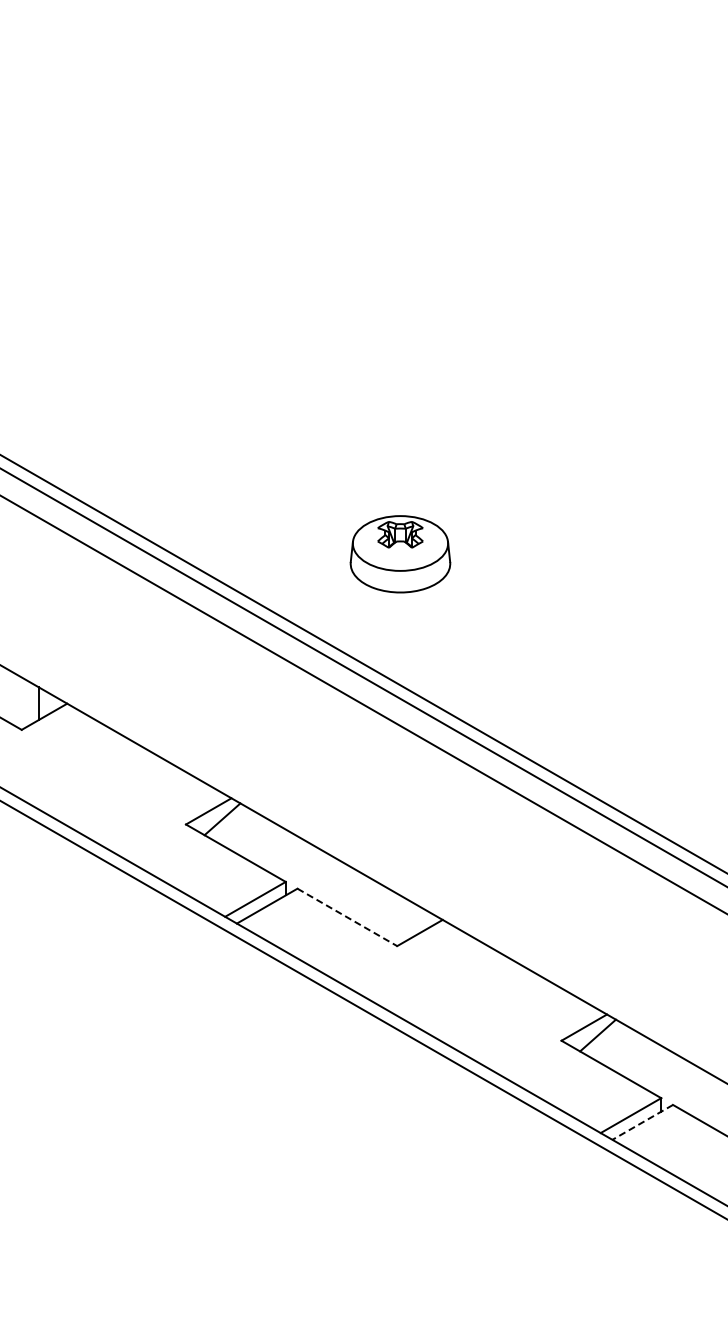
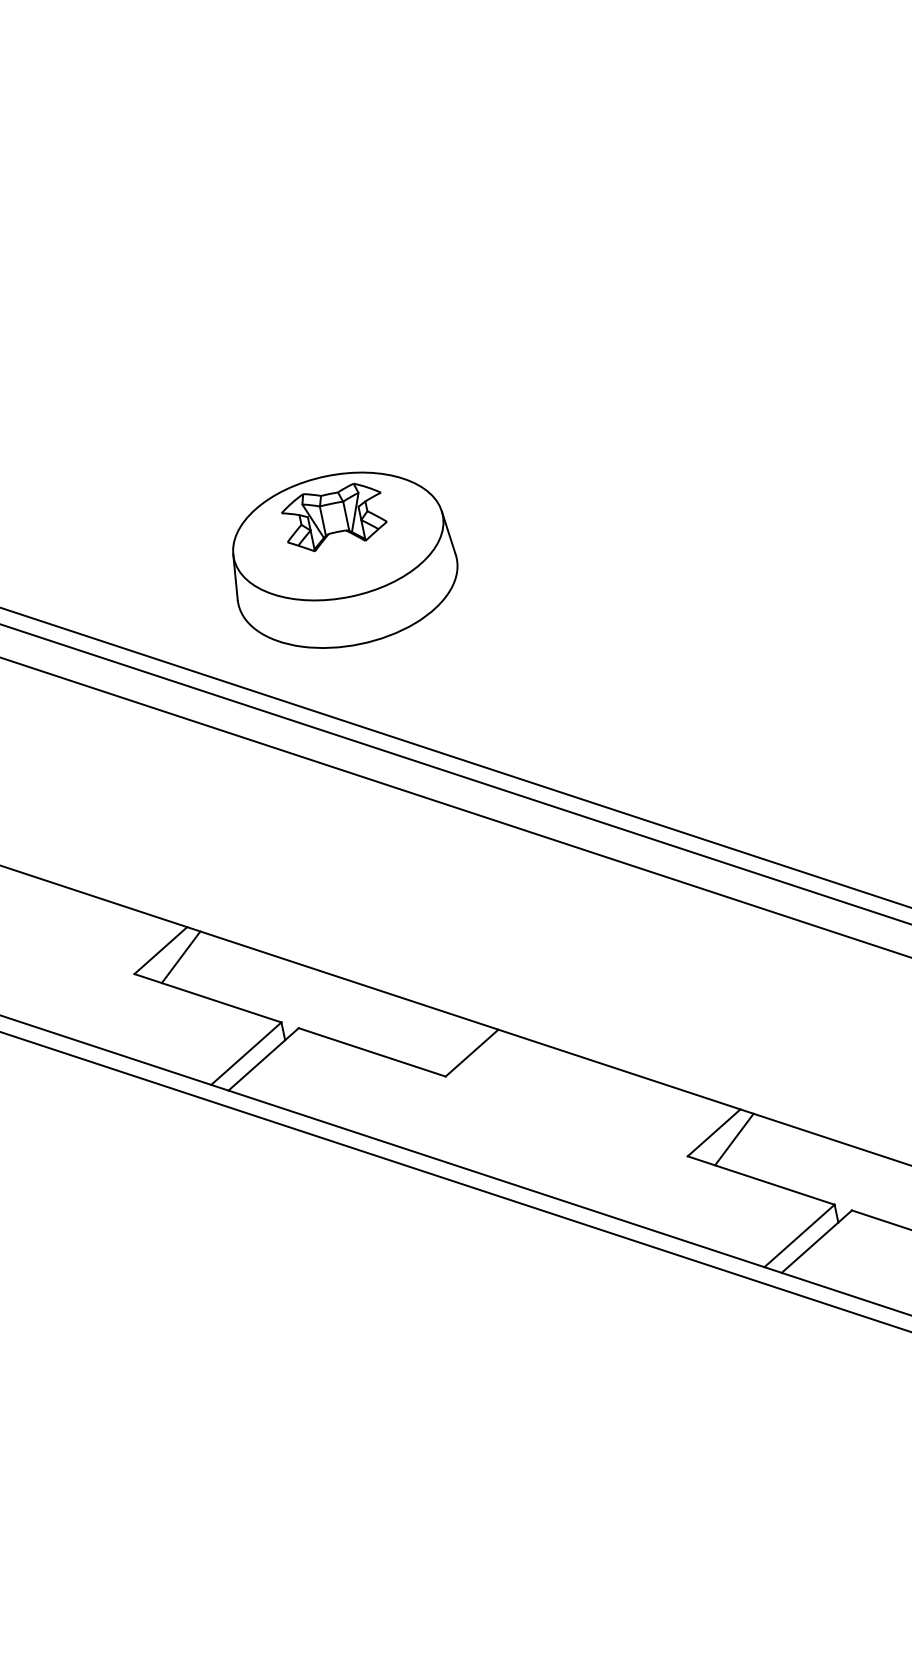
part: (400, 553) -> (342, 558), size x1.67
line: (347, 917) -> (372, 1052), dashed -> solid
line: (642, 1122) -> (816, 1241), dashed -> solid

